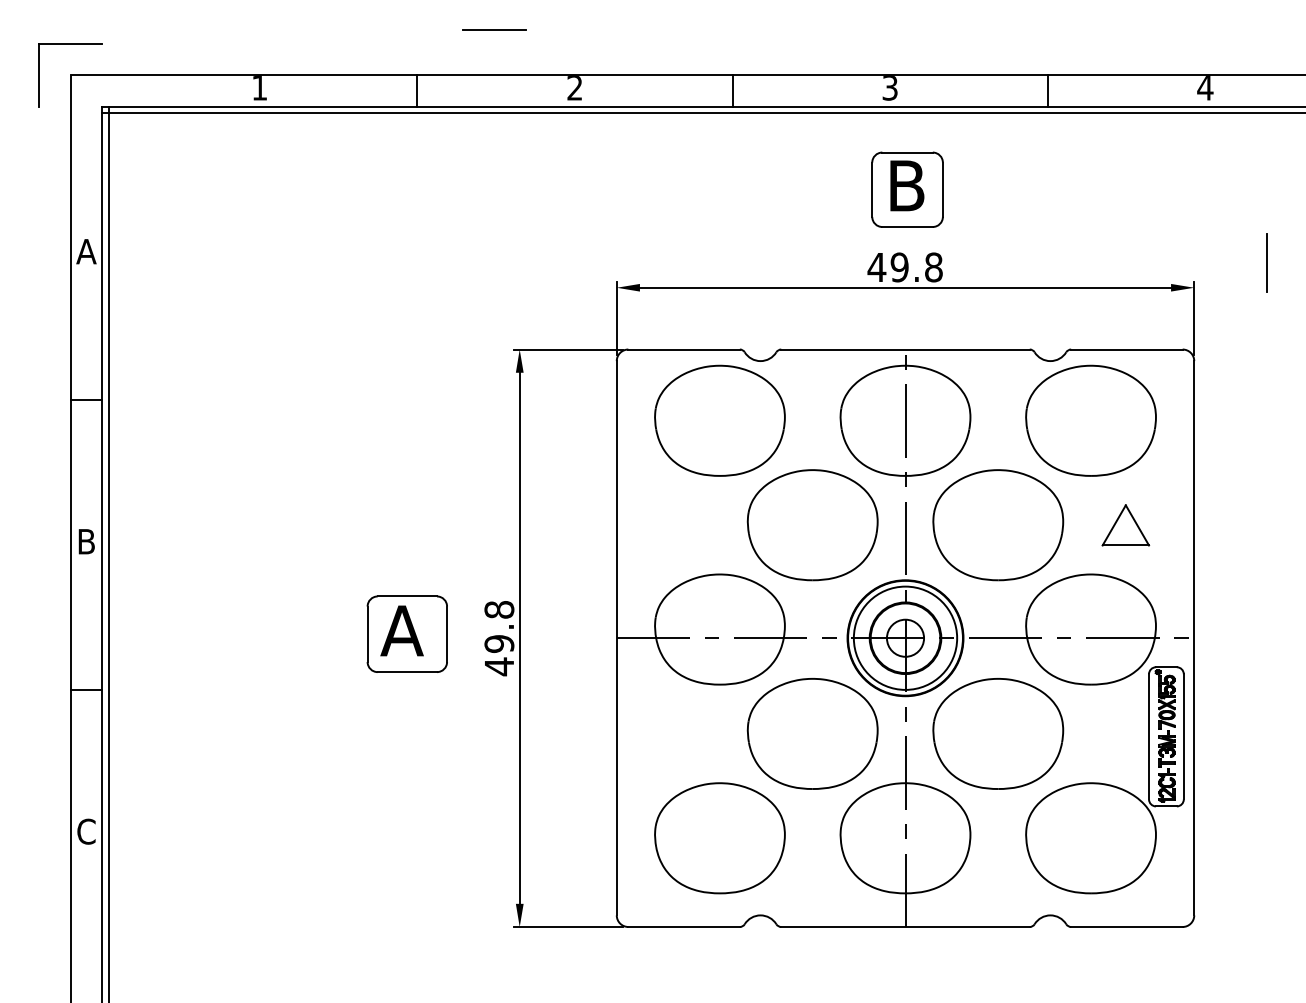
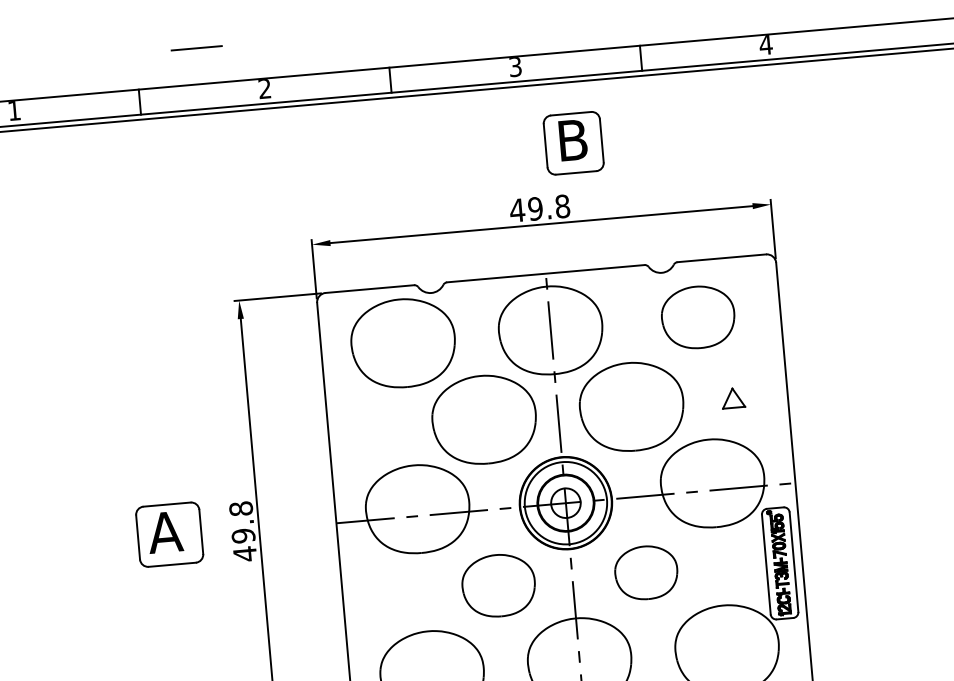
part: (907, 189) -> (573, 143), moved
line: (1266, 263) -> (826, 180), removed
part: (1090, 420) -> (697, 317), size x0.7
part: (1125, 525) -> (732, 398), size x0.6
part: (812, 733) -> (498, 585), size x0.7
part: (998, 733) -> (646, 572), size x0.6

